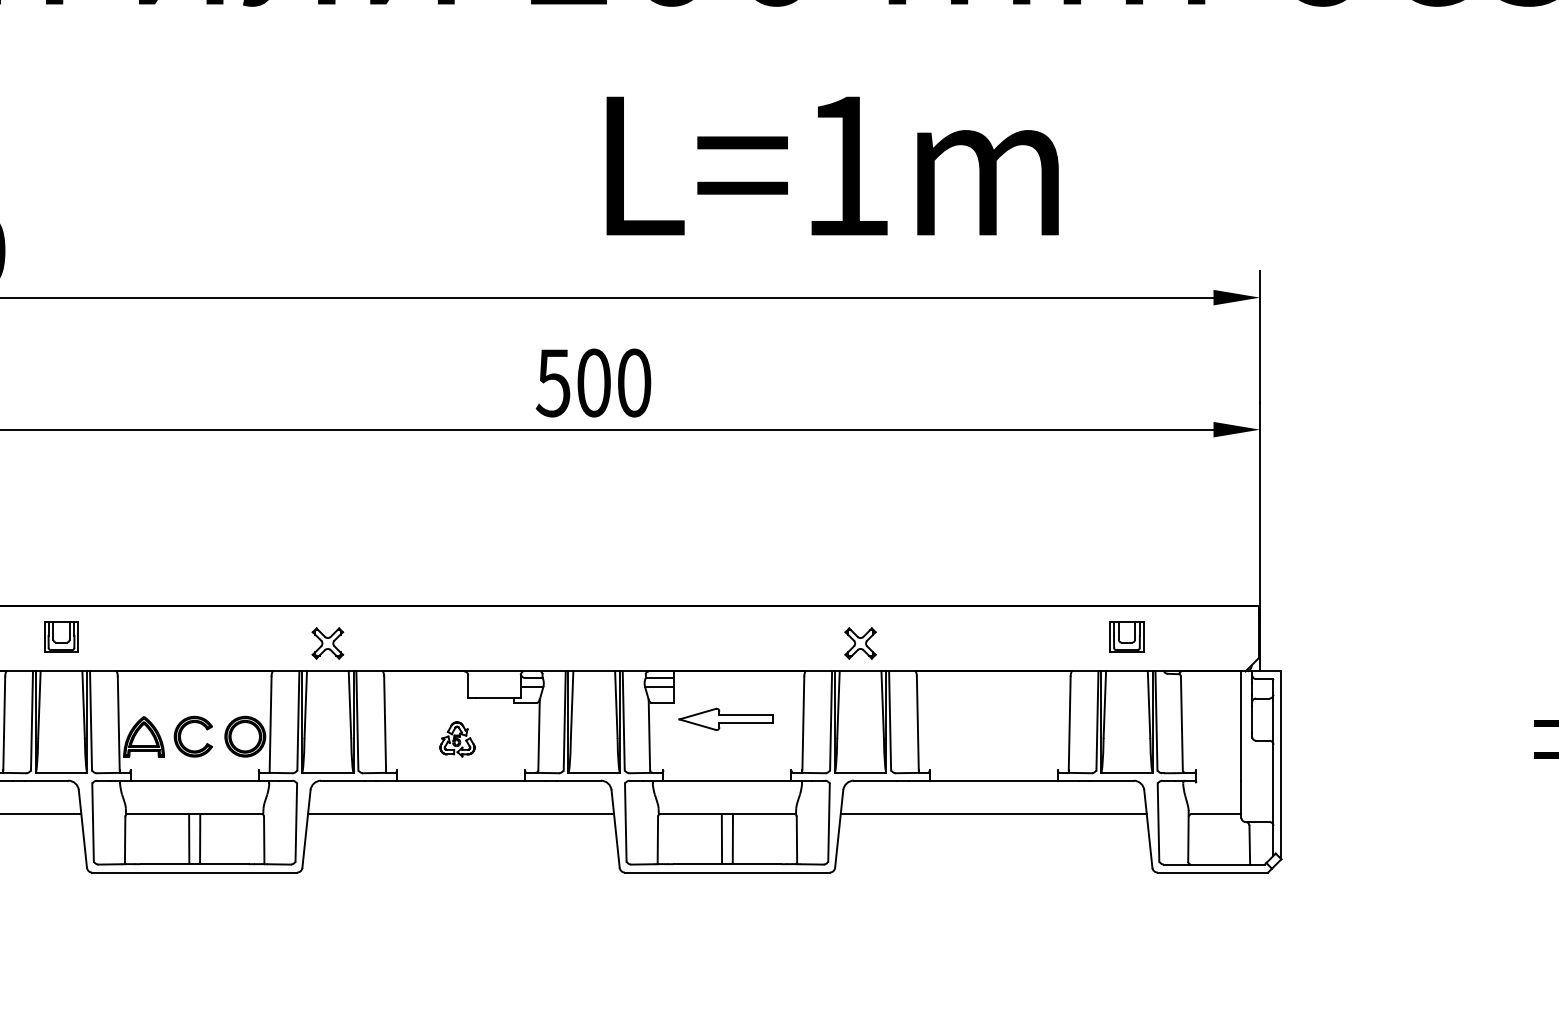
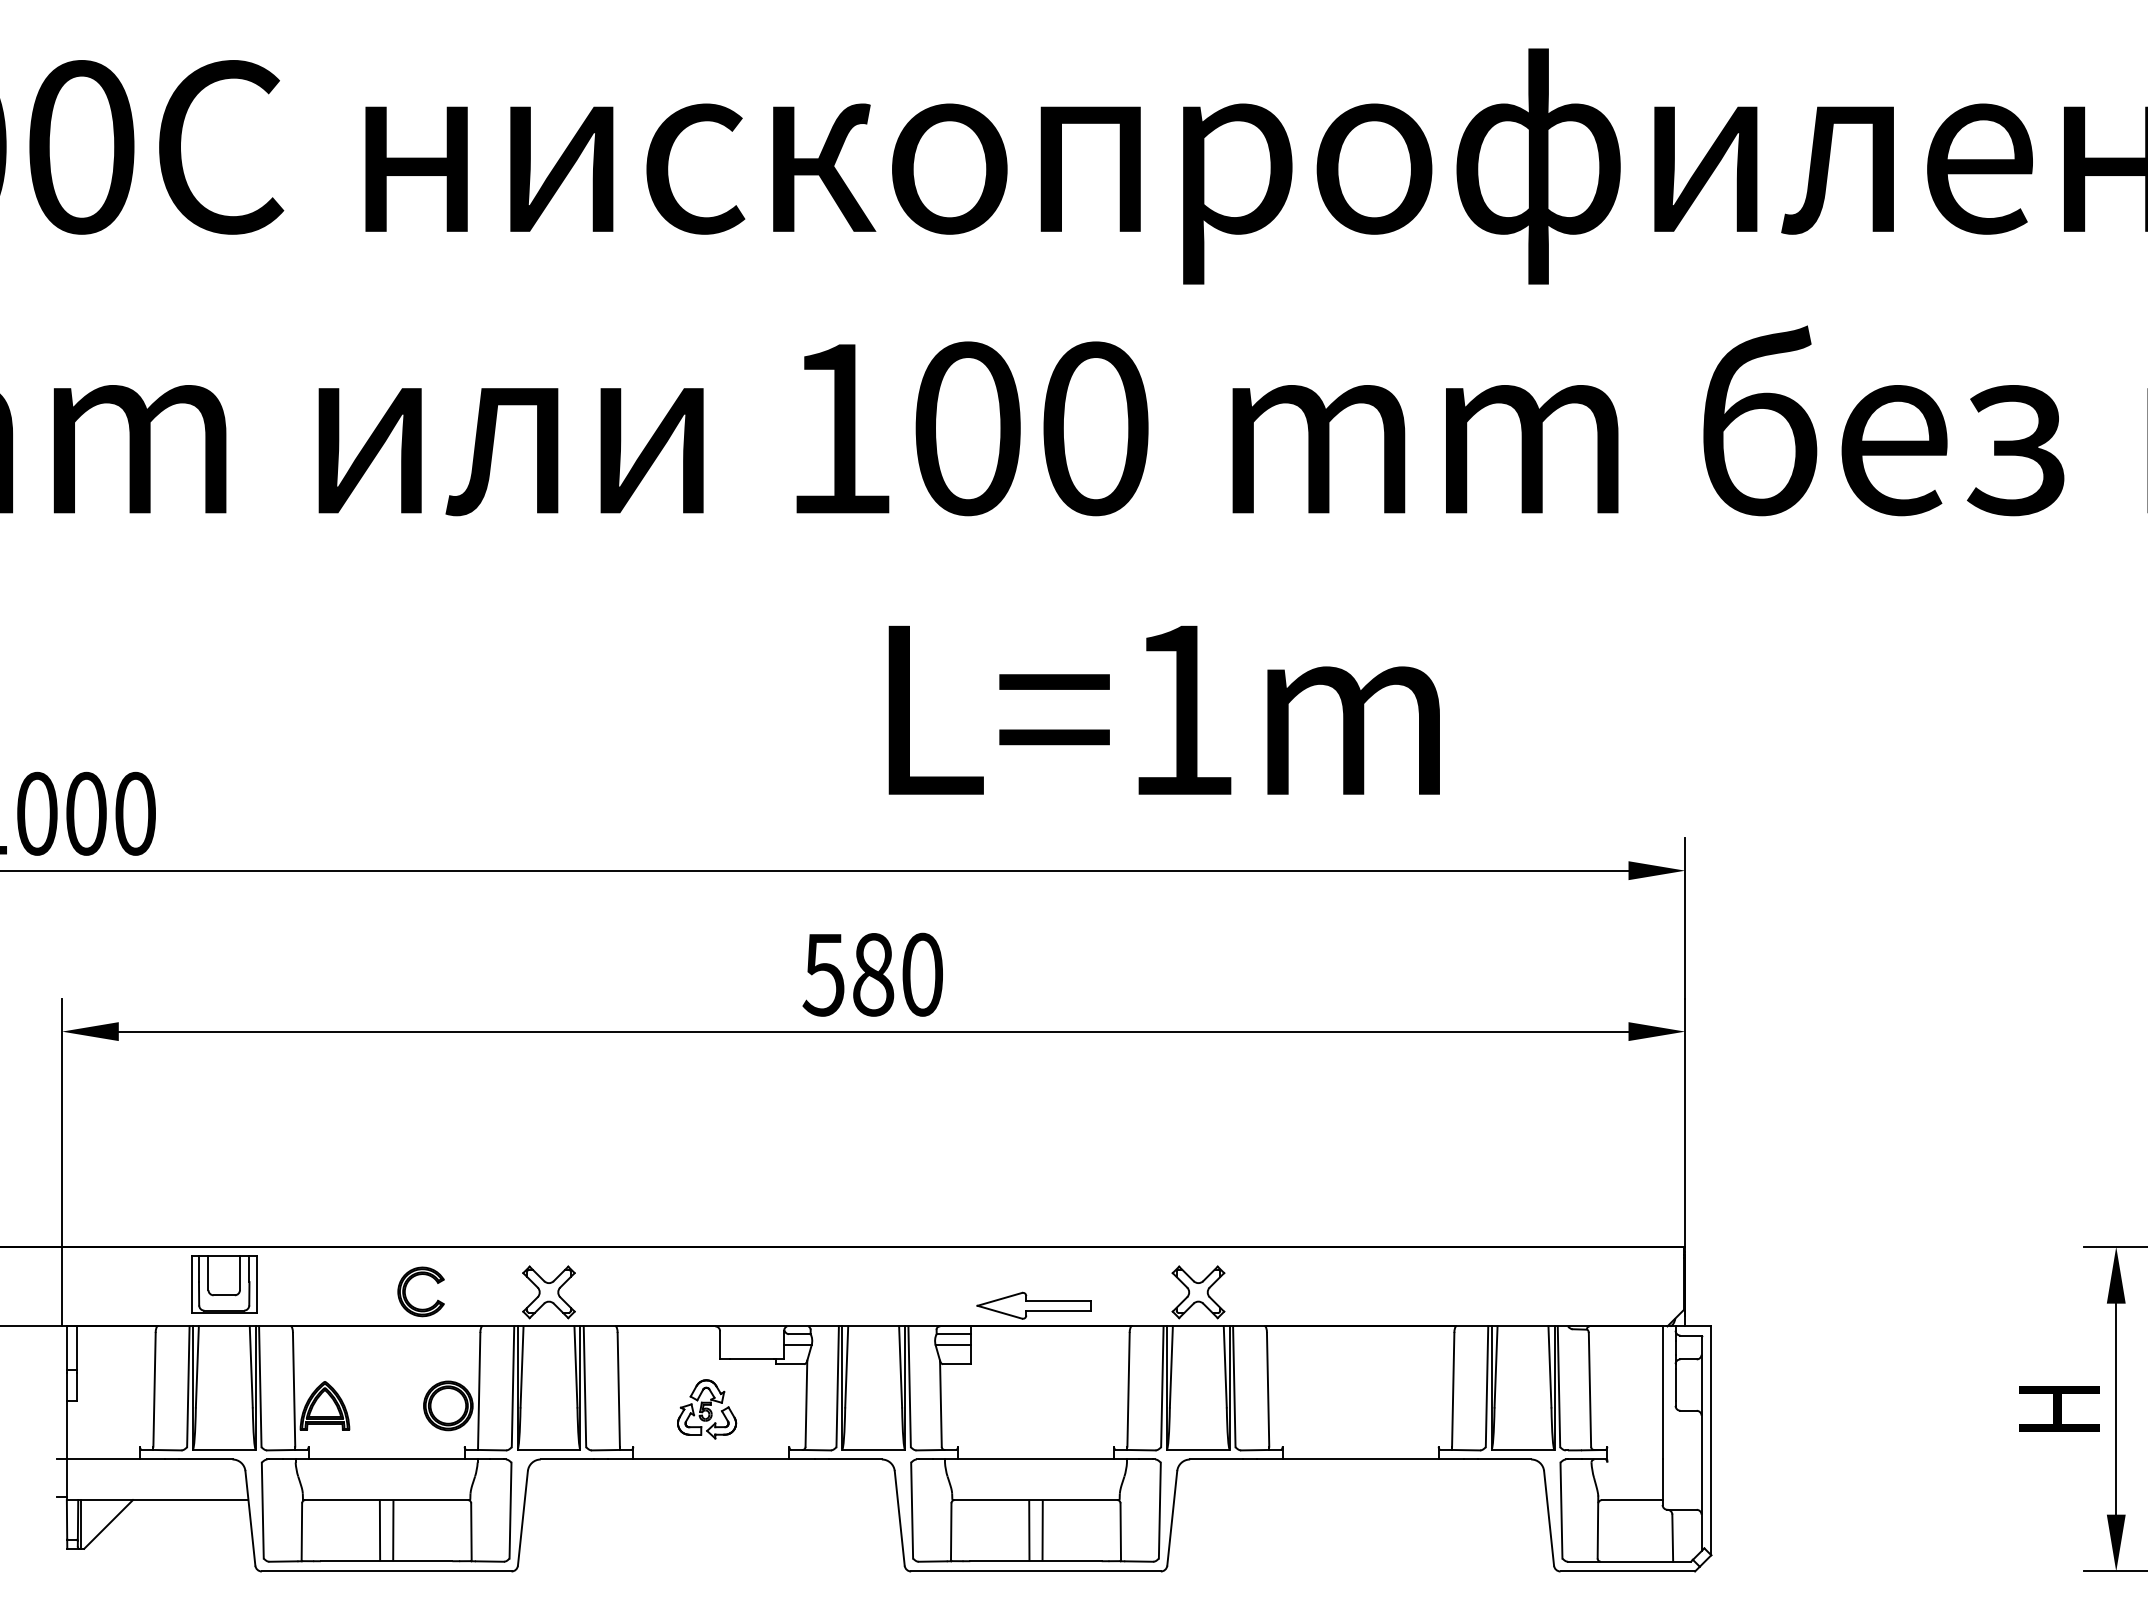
text: (594, 382) -> (873, 974), 500 -> 580
part: (61, 636) -> (224, 1283), size x1.6
part: (1126, 636) -> (1522, 1283), removed
part: (327, 642) -> (548, 1291), size x1.4
part: (859, 642) -> (1197, 1291), size x1.4
part: (725, 719) -> (1033, 1305), moved
part: (181, 733) -> (406, 1288), moved
part: (457, 738) -> (706, 1408), size x1.4
line: (460, 814) -> (710, 1500), removed
line: (993, 814) -> (1360, 1500), removed

